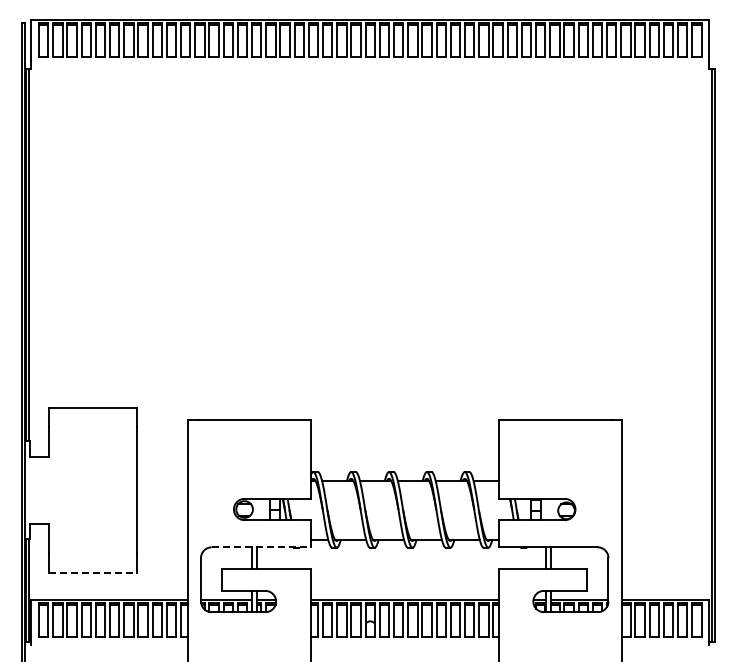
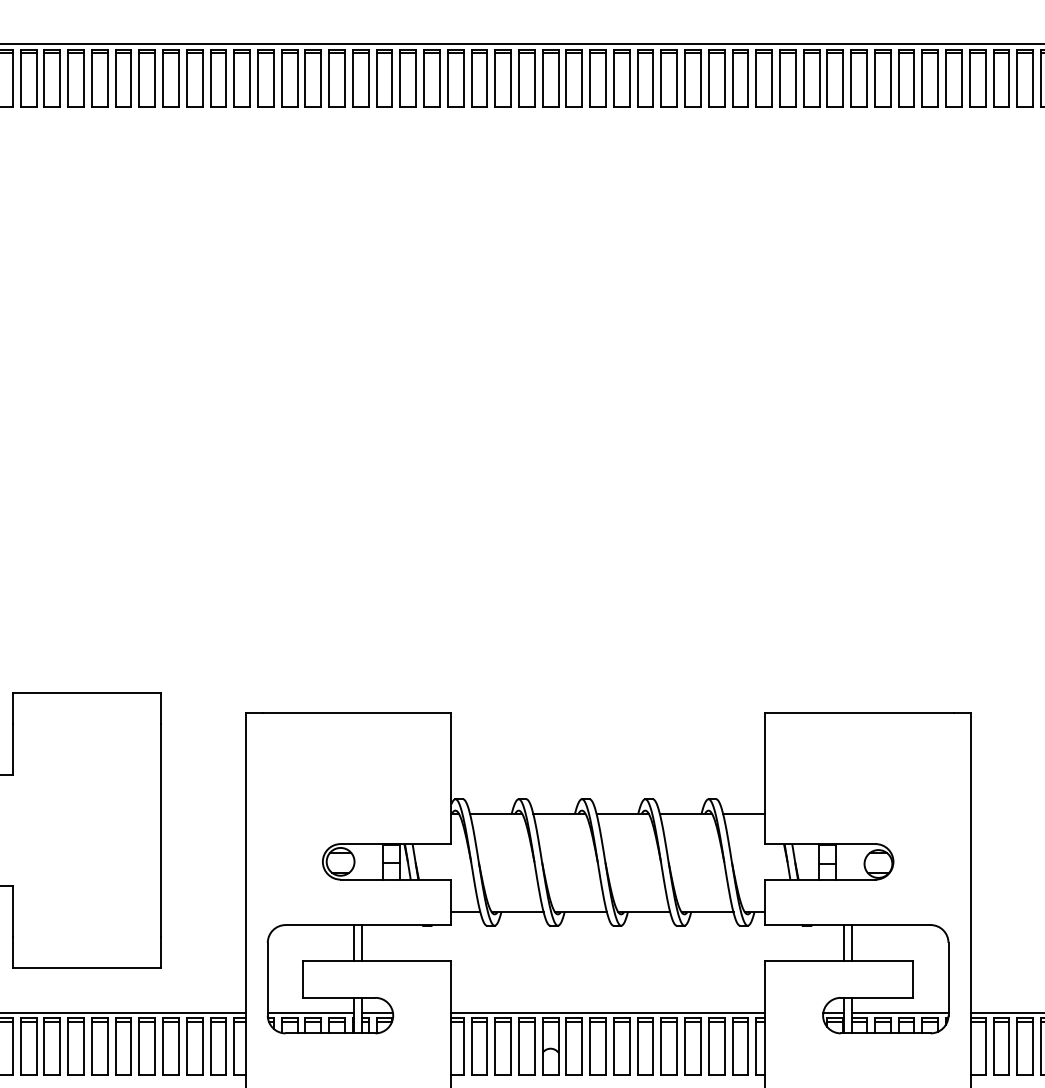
line: (261, 547) -> (368, 925), dashed -> solid
line: (93, 573) -> (88, 968), dashed -> solid

